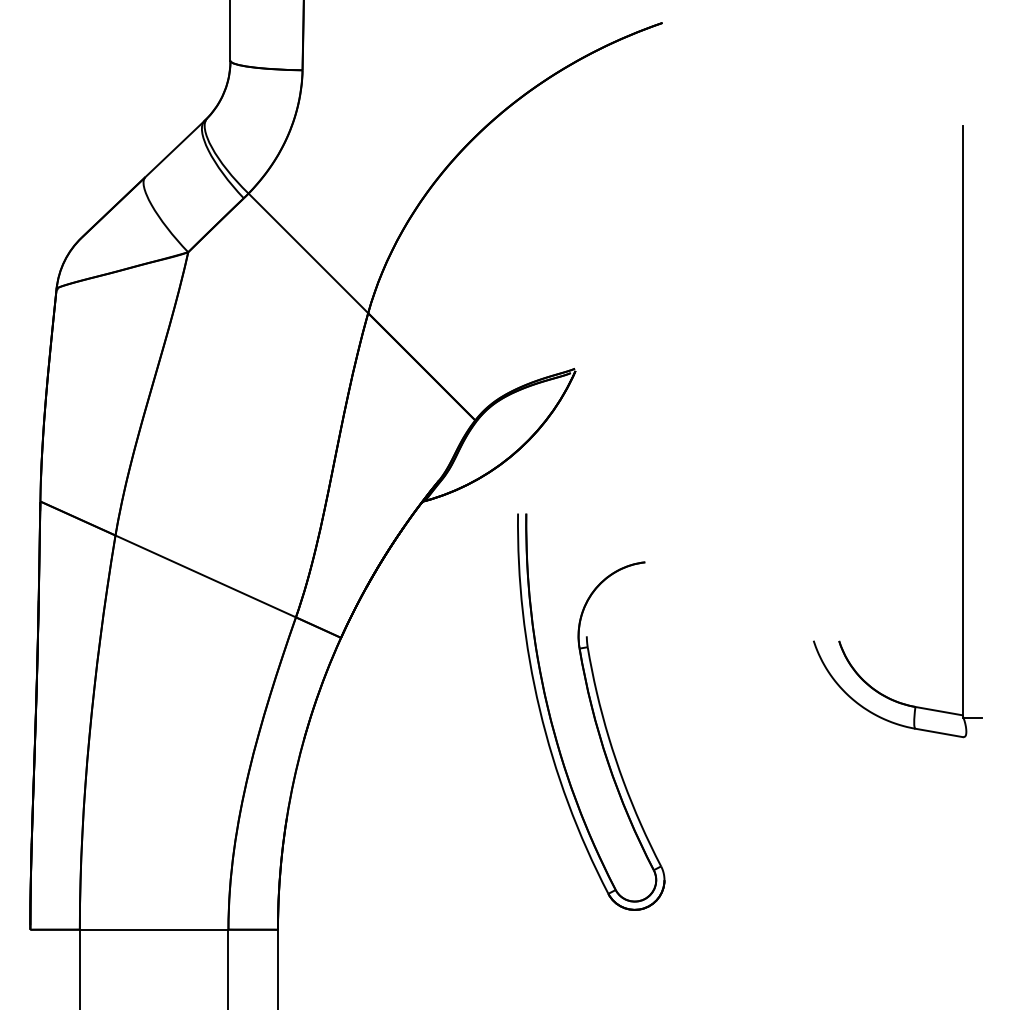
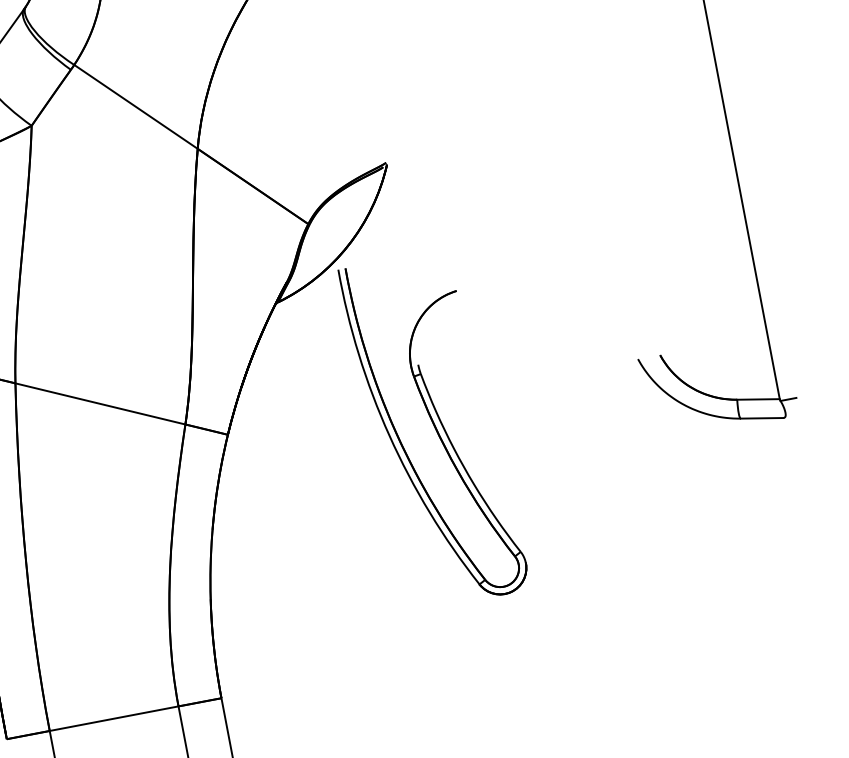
part: (591, 711) -> (434, 429), moved

